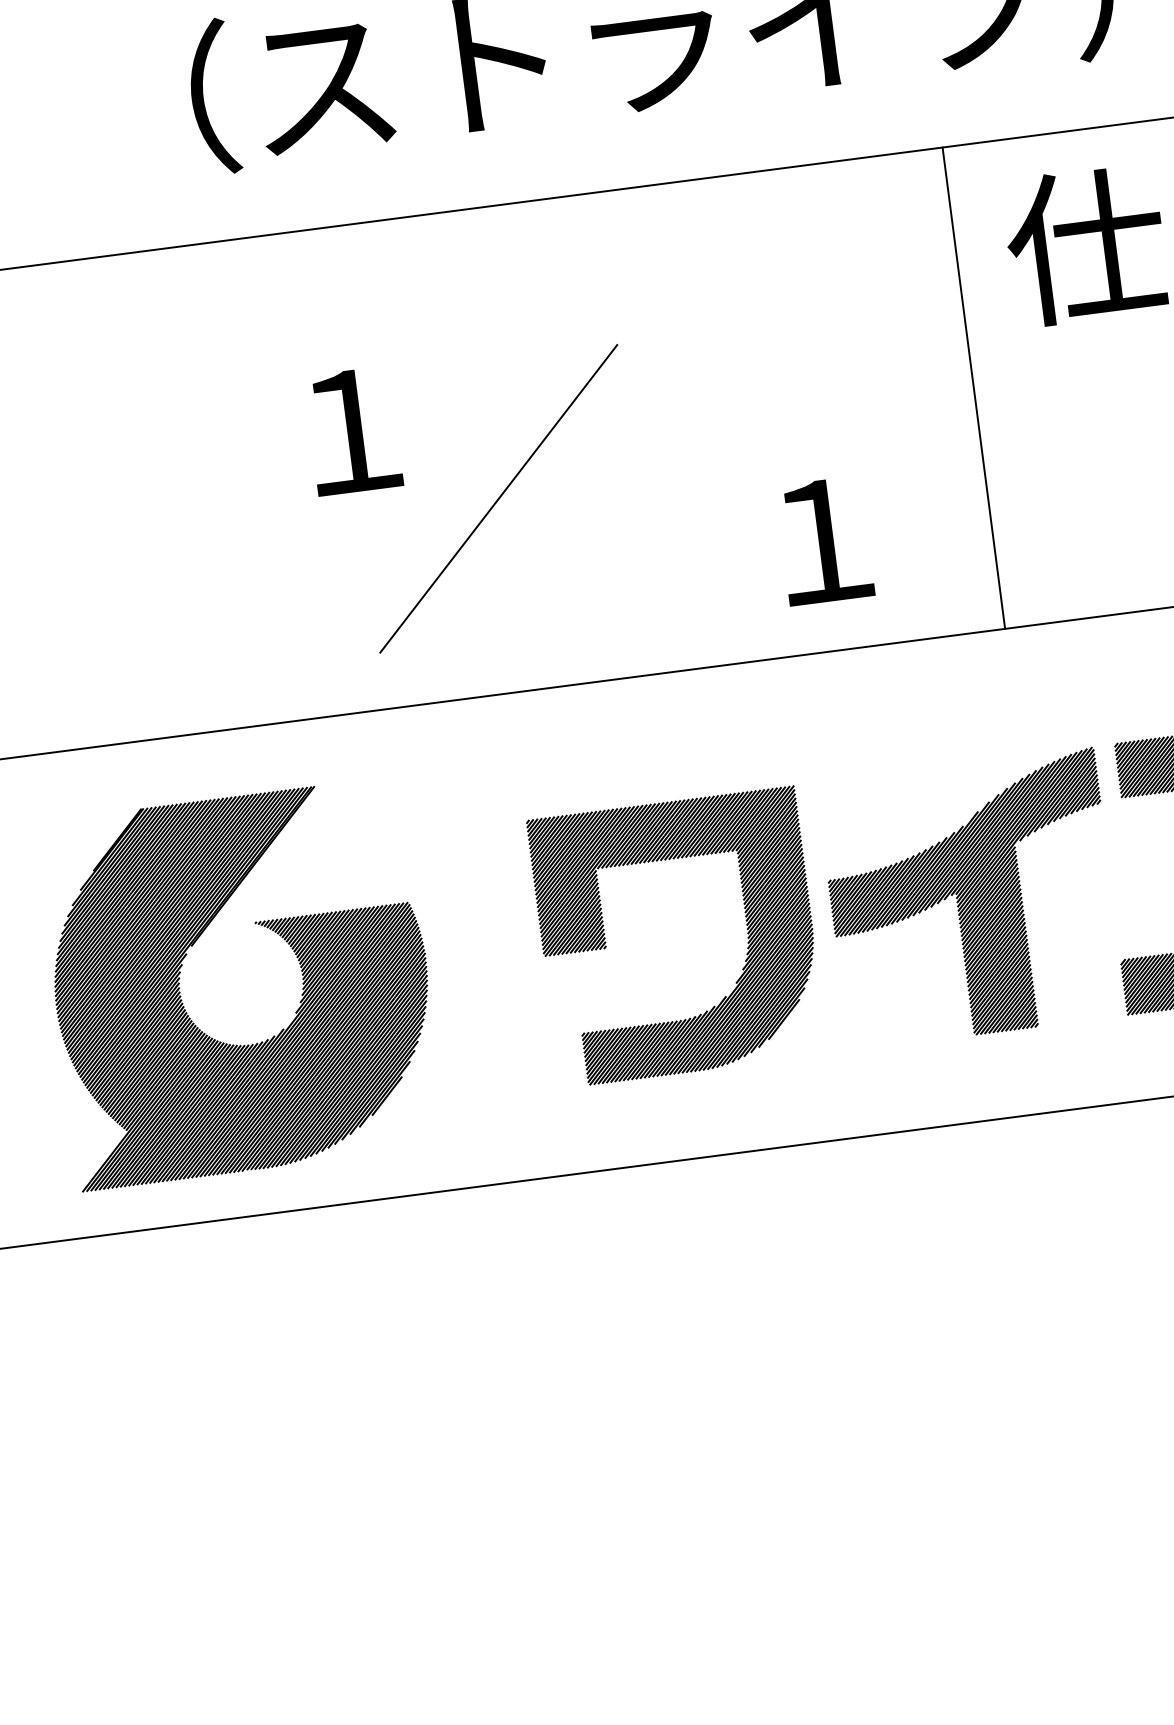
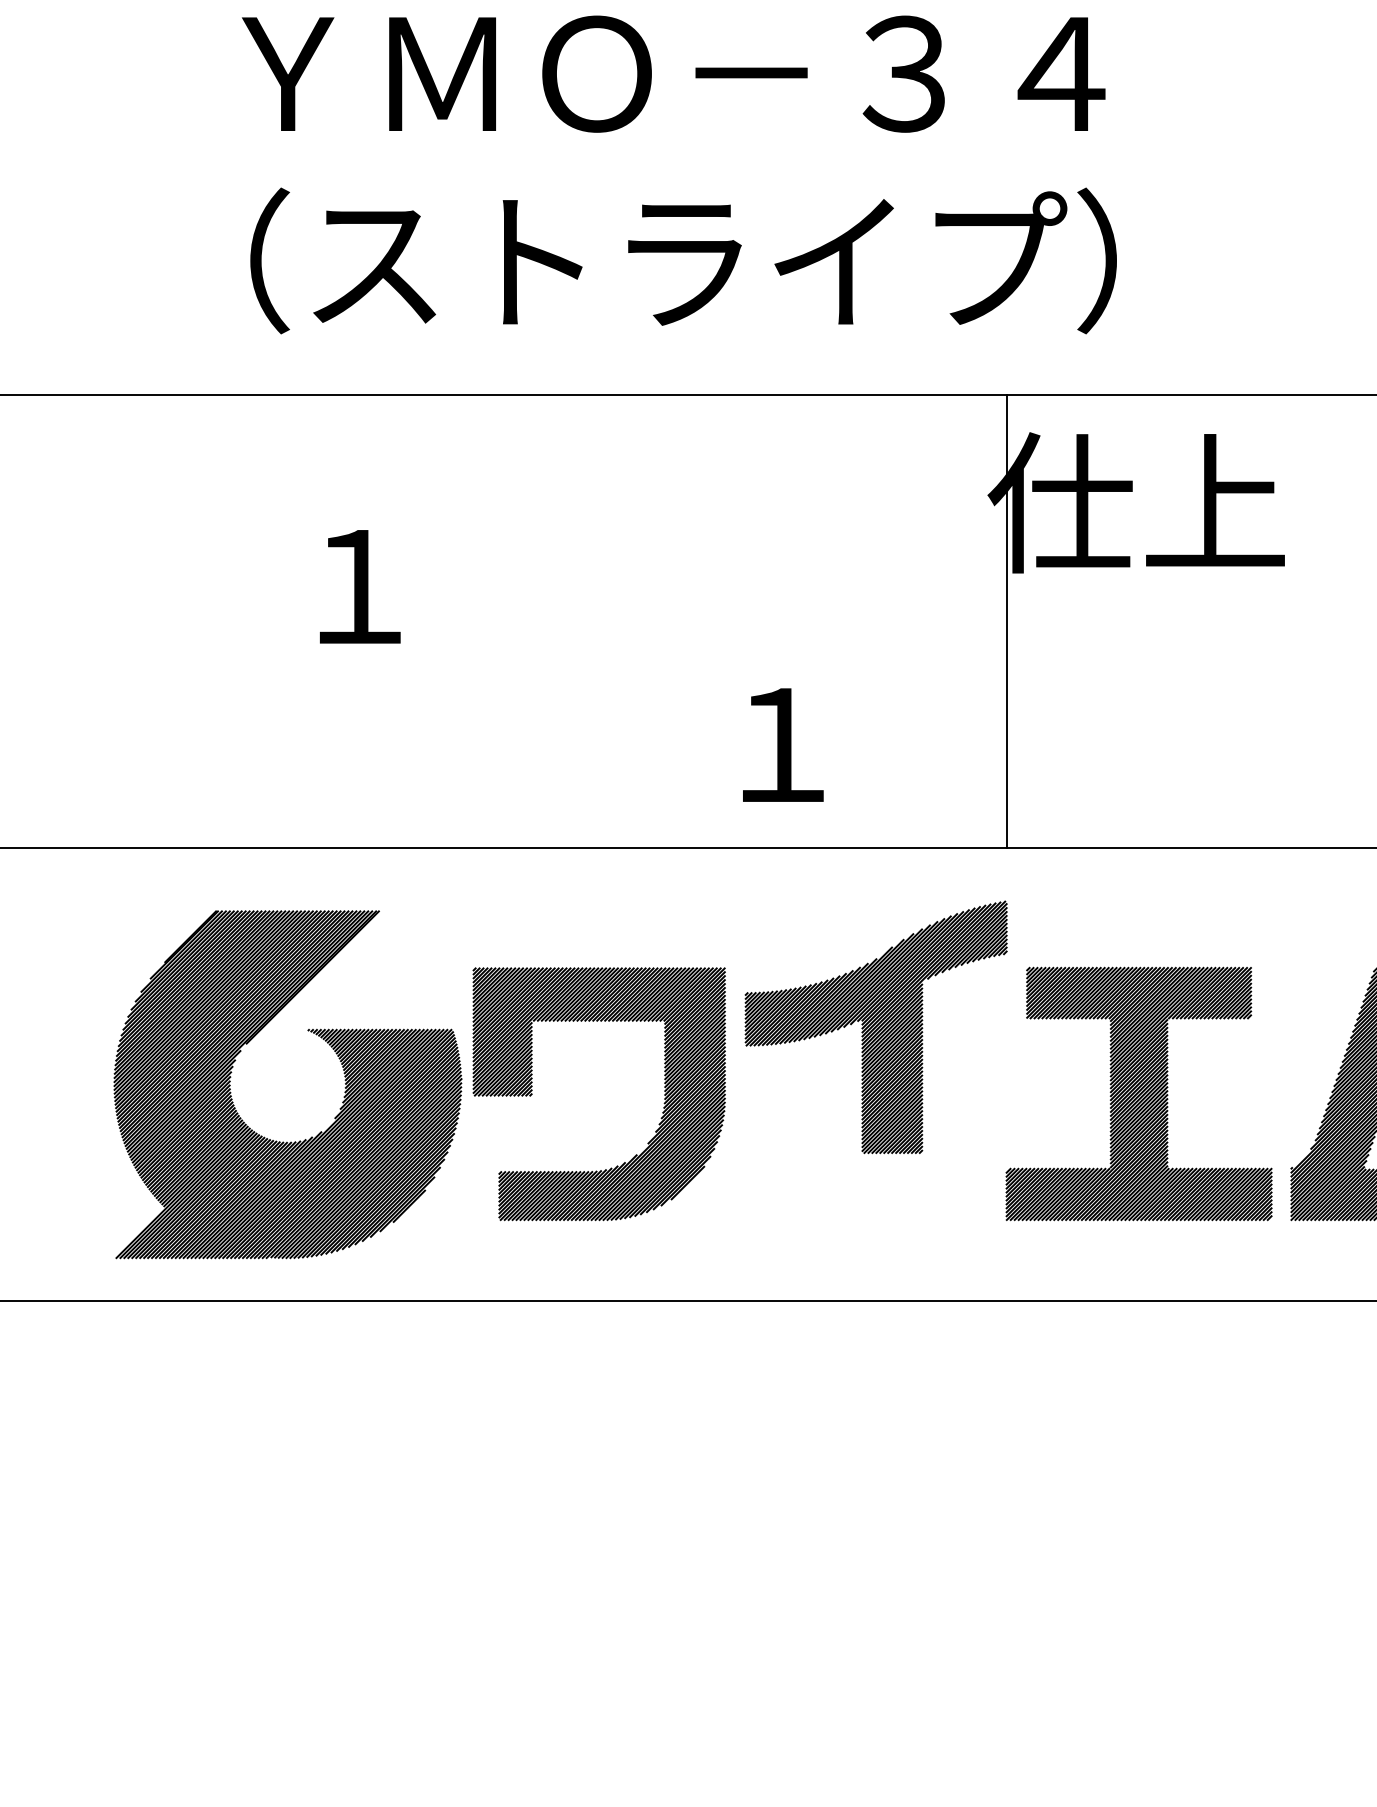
line: (973, 388) -> (1007, 621), moved
line: (498, 498) -> (486, 666), removed
part: (971, 899) -> (875, 1027), moved
part: (180, 978) -> (232, 1072), moved

